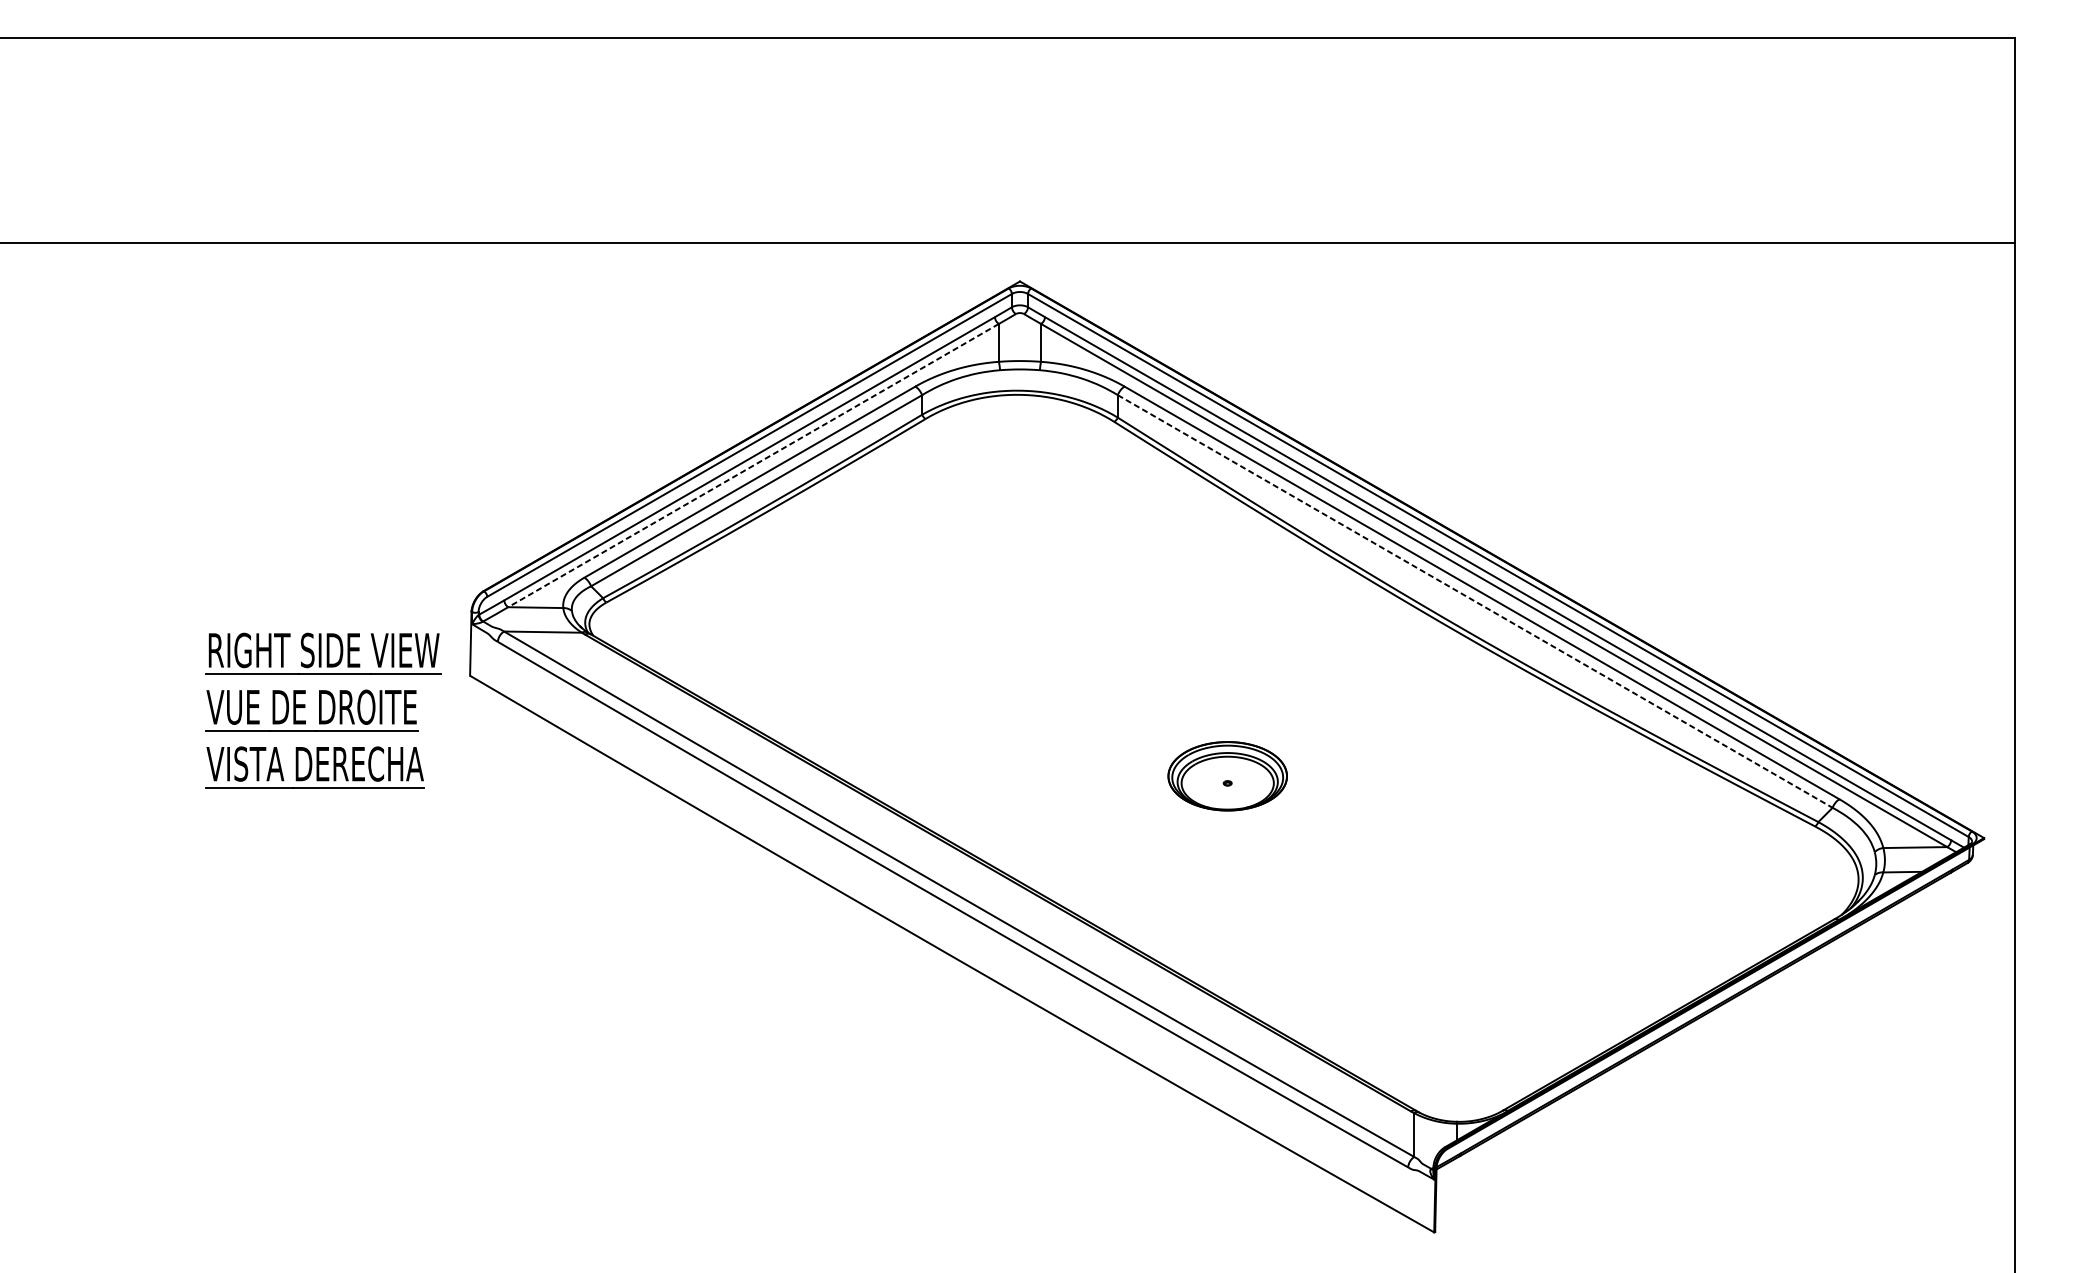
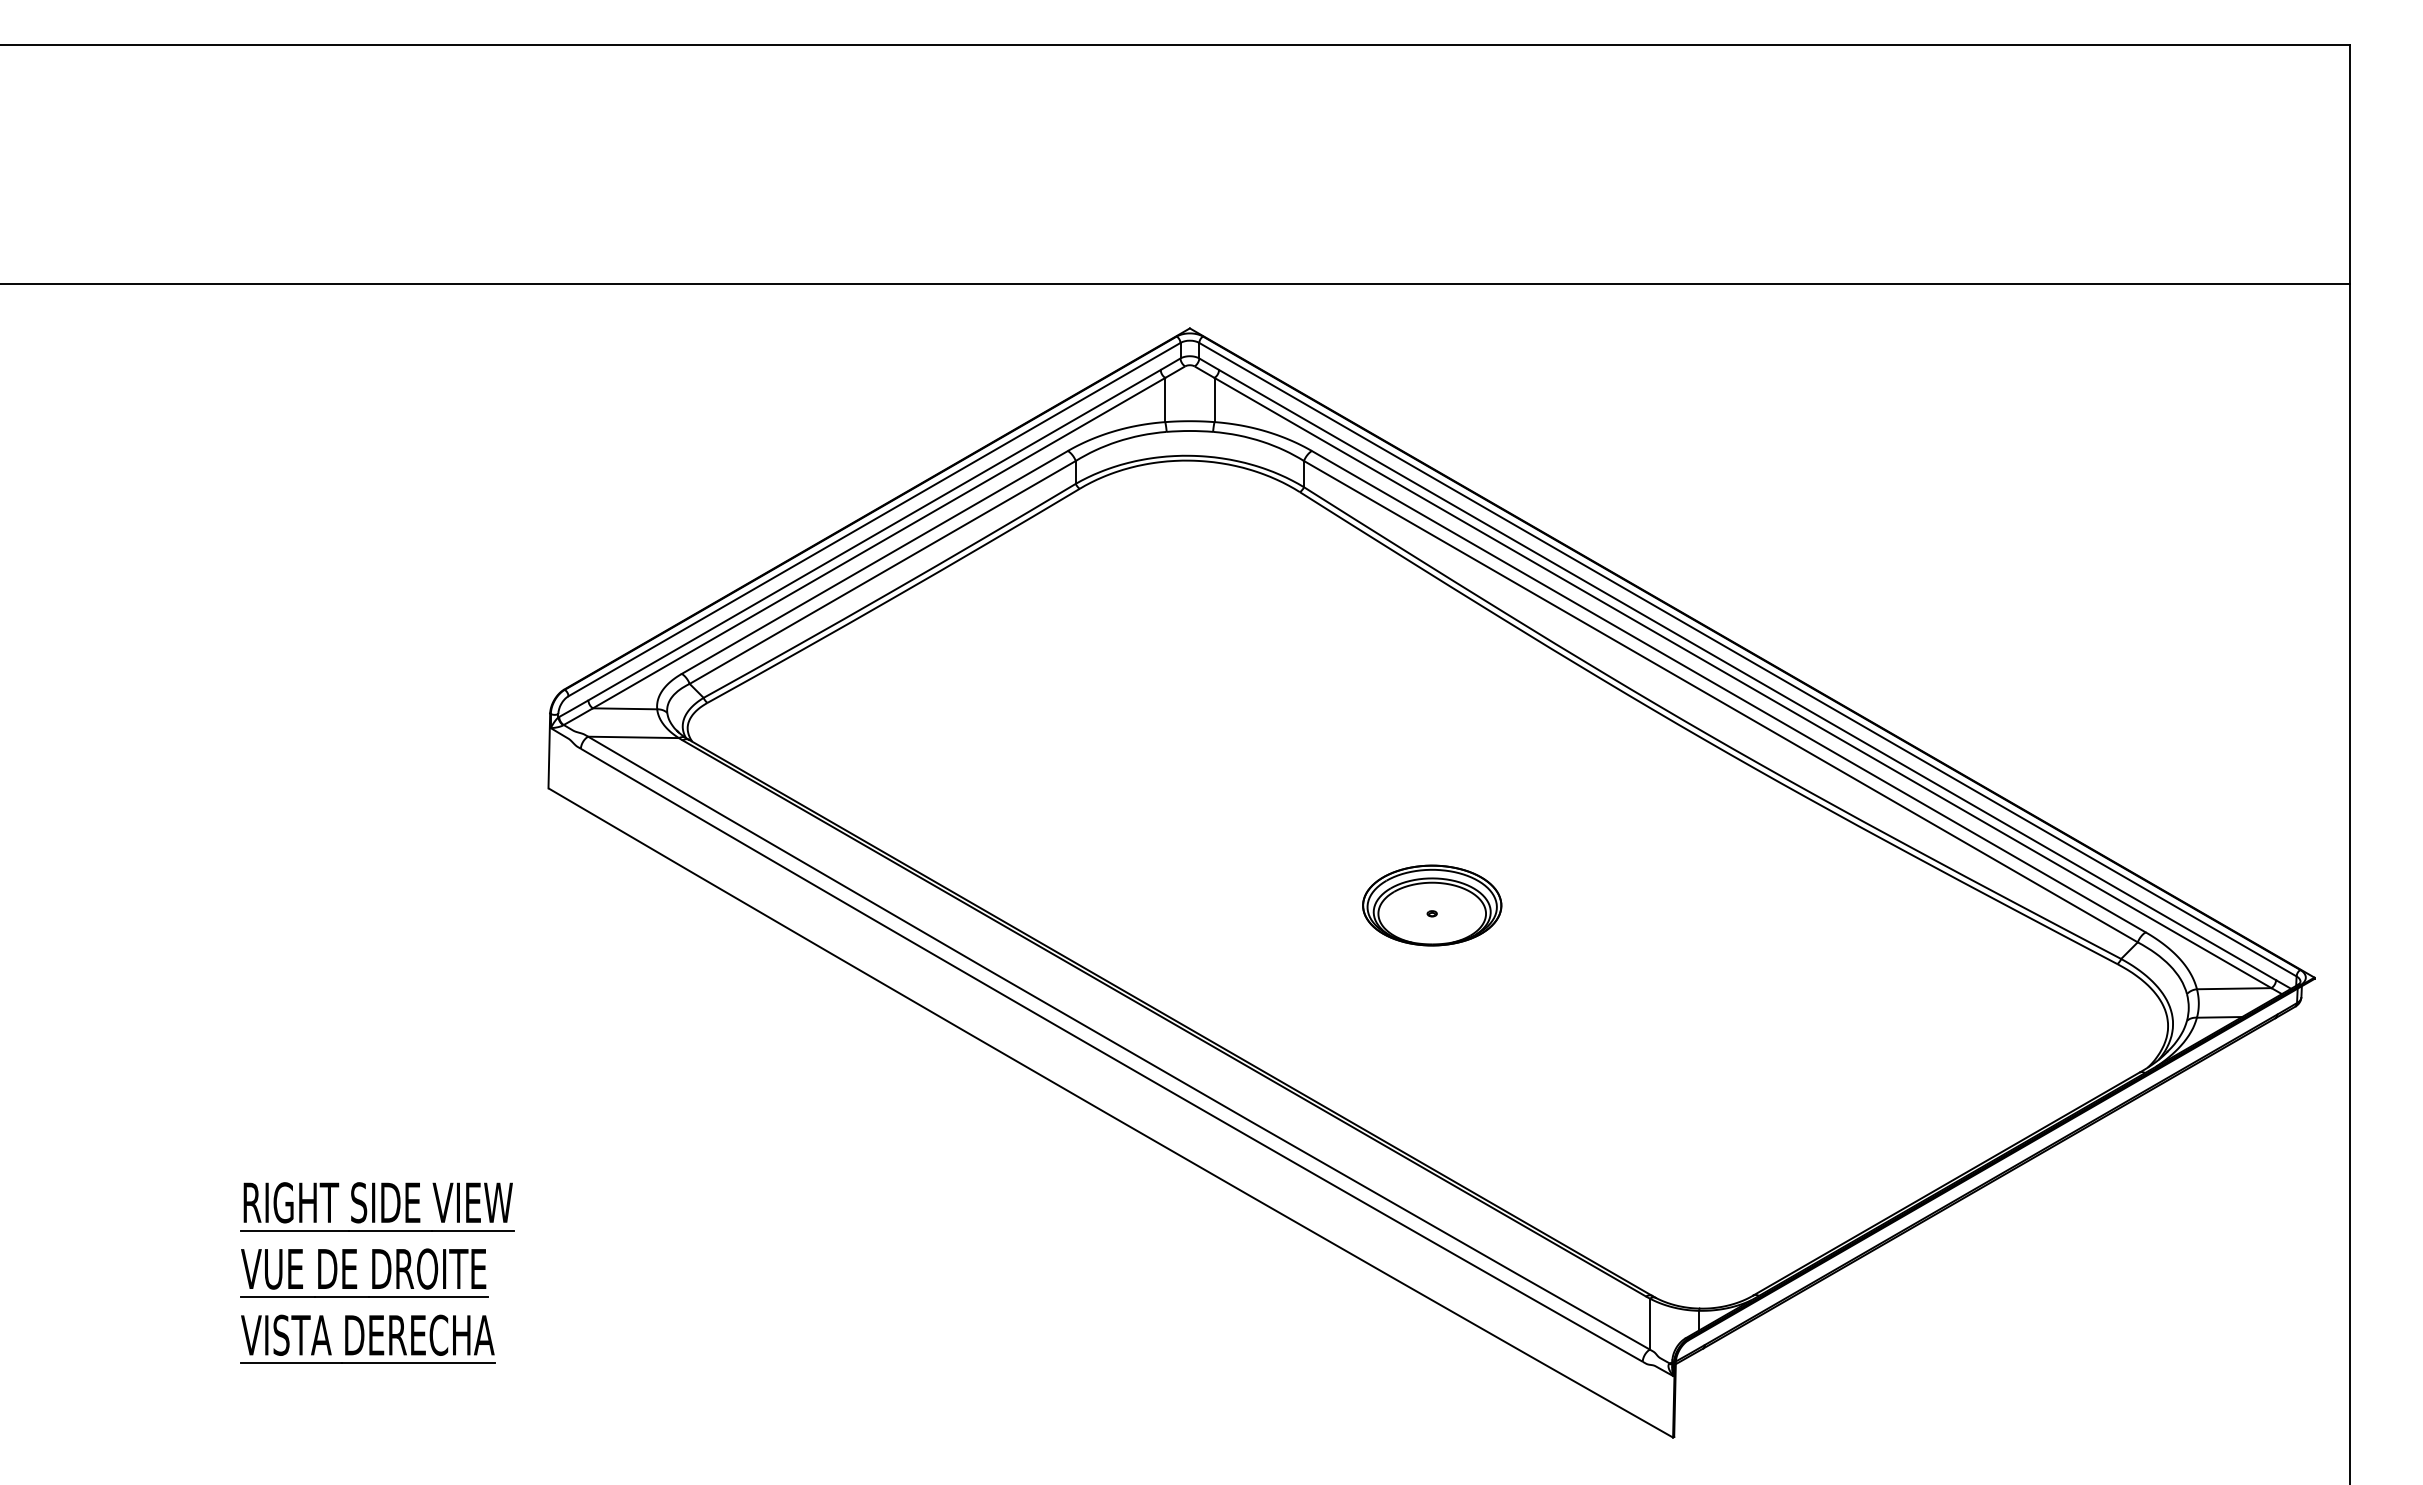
line: (753, 465) -> (878, 543), dashed -> solid
line: (1475, 601) -> (1721, 701), dashed -> solid
part: (323, 710) -> (377, 1272), moved

